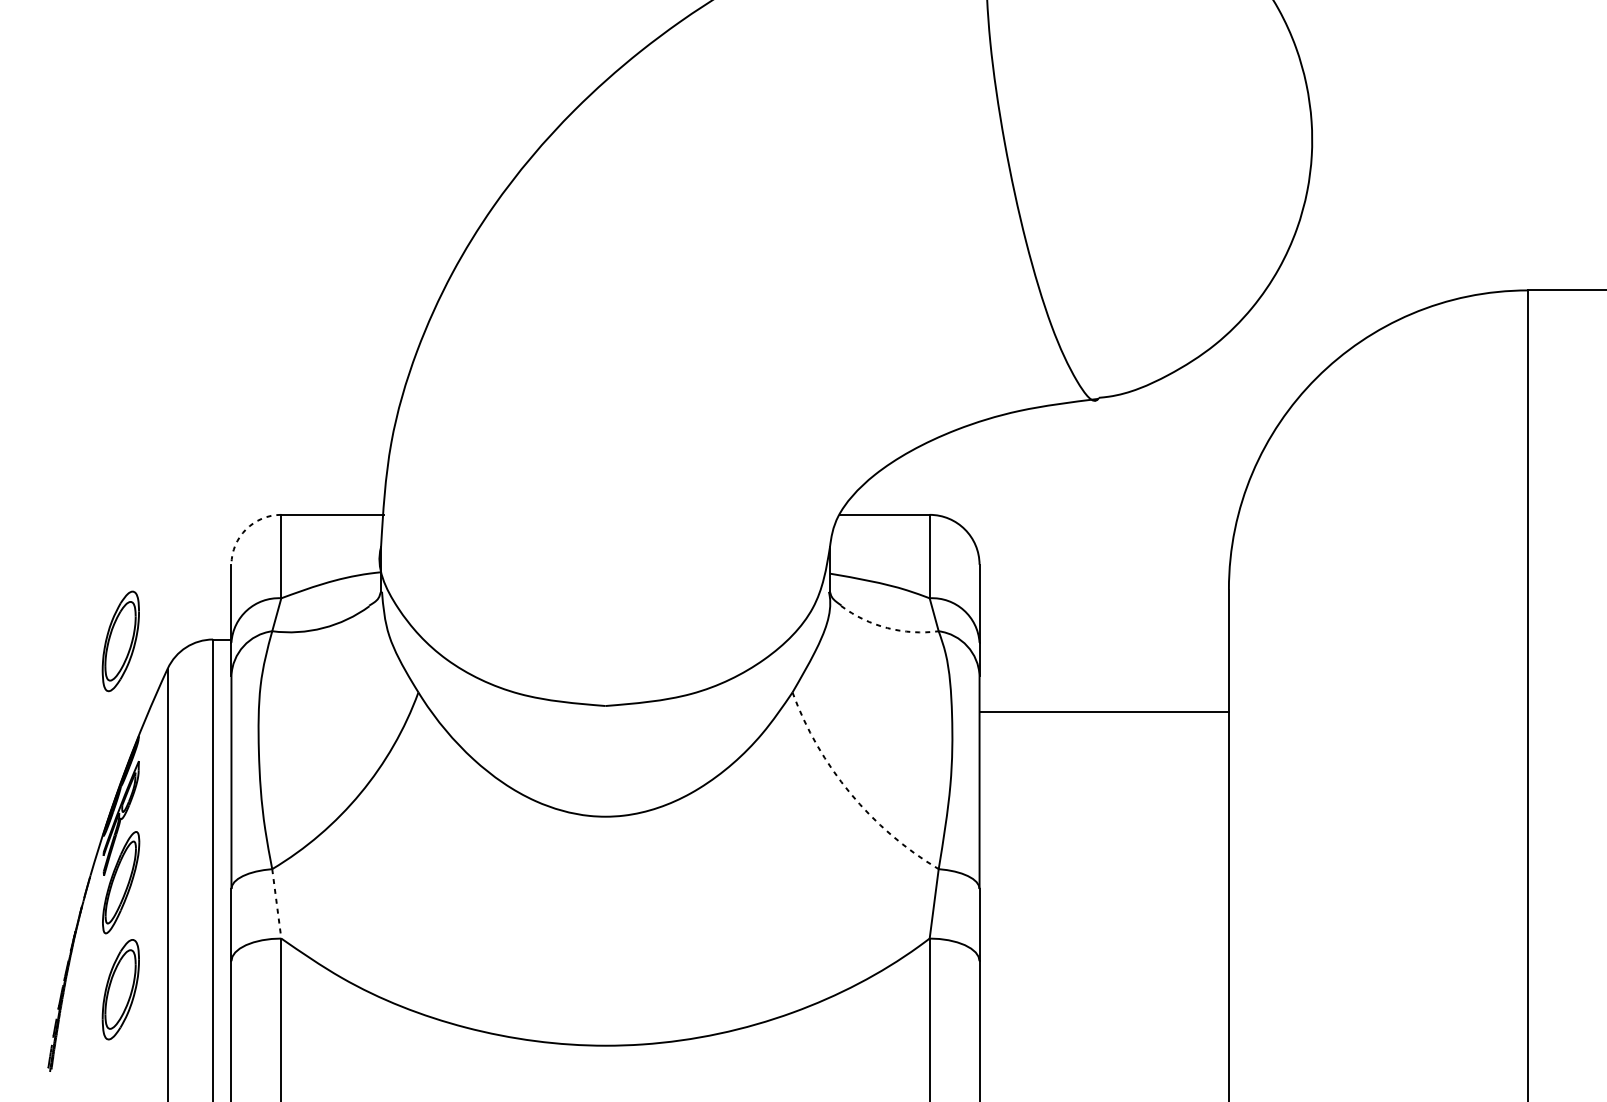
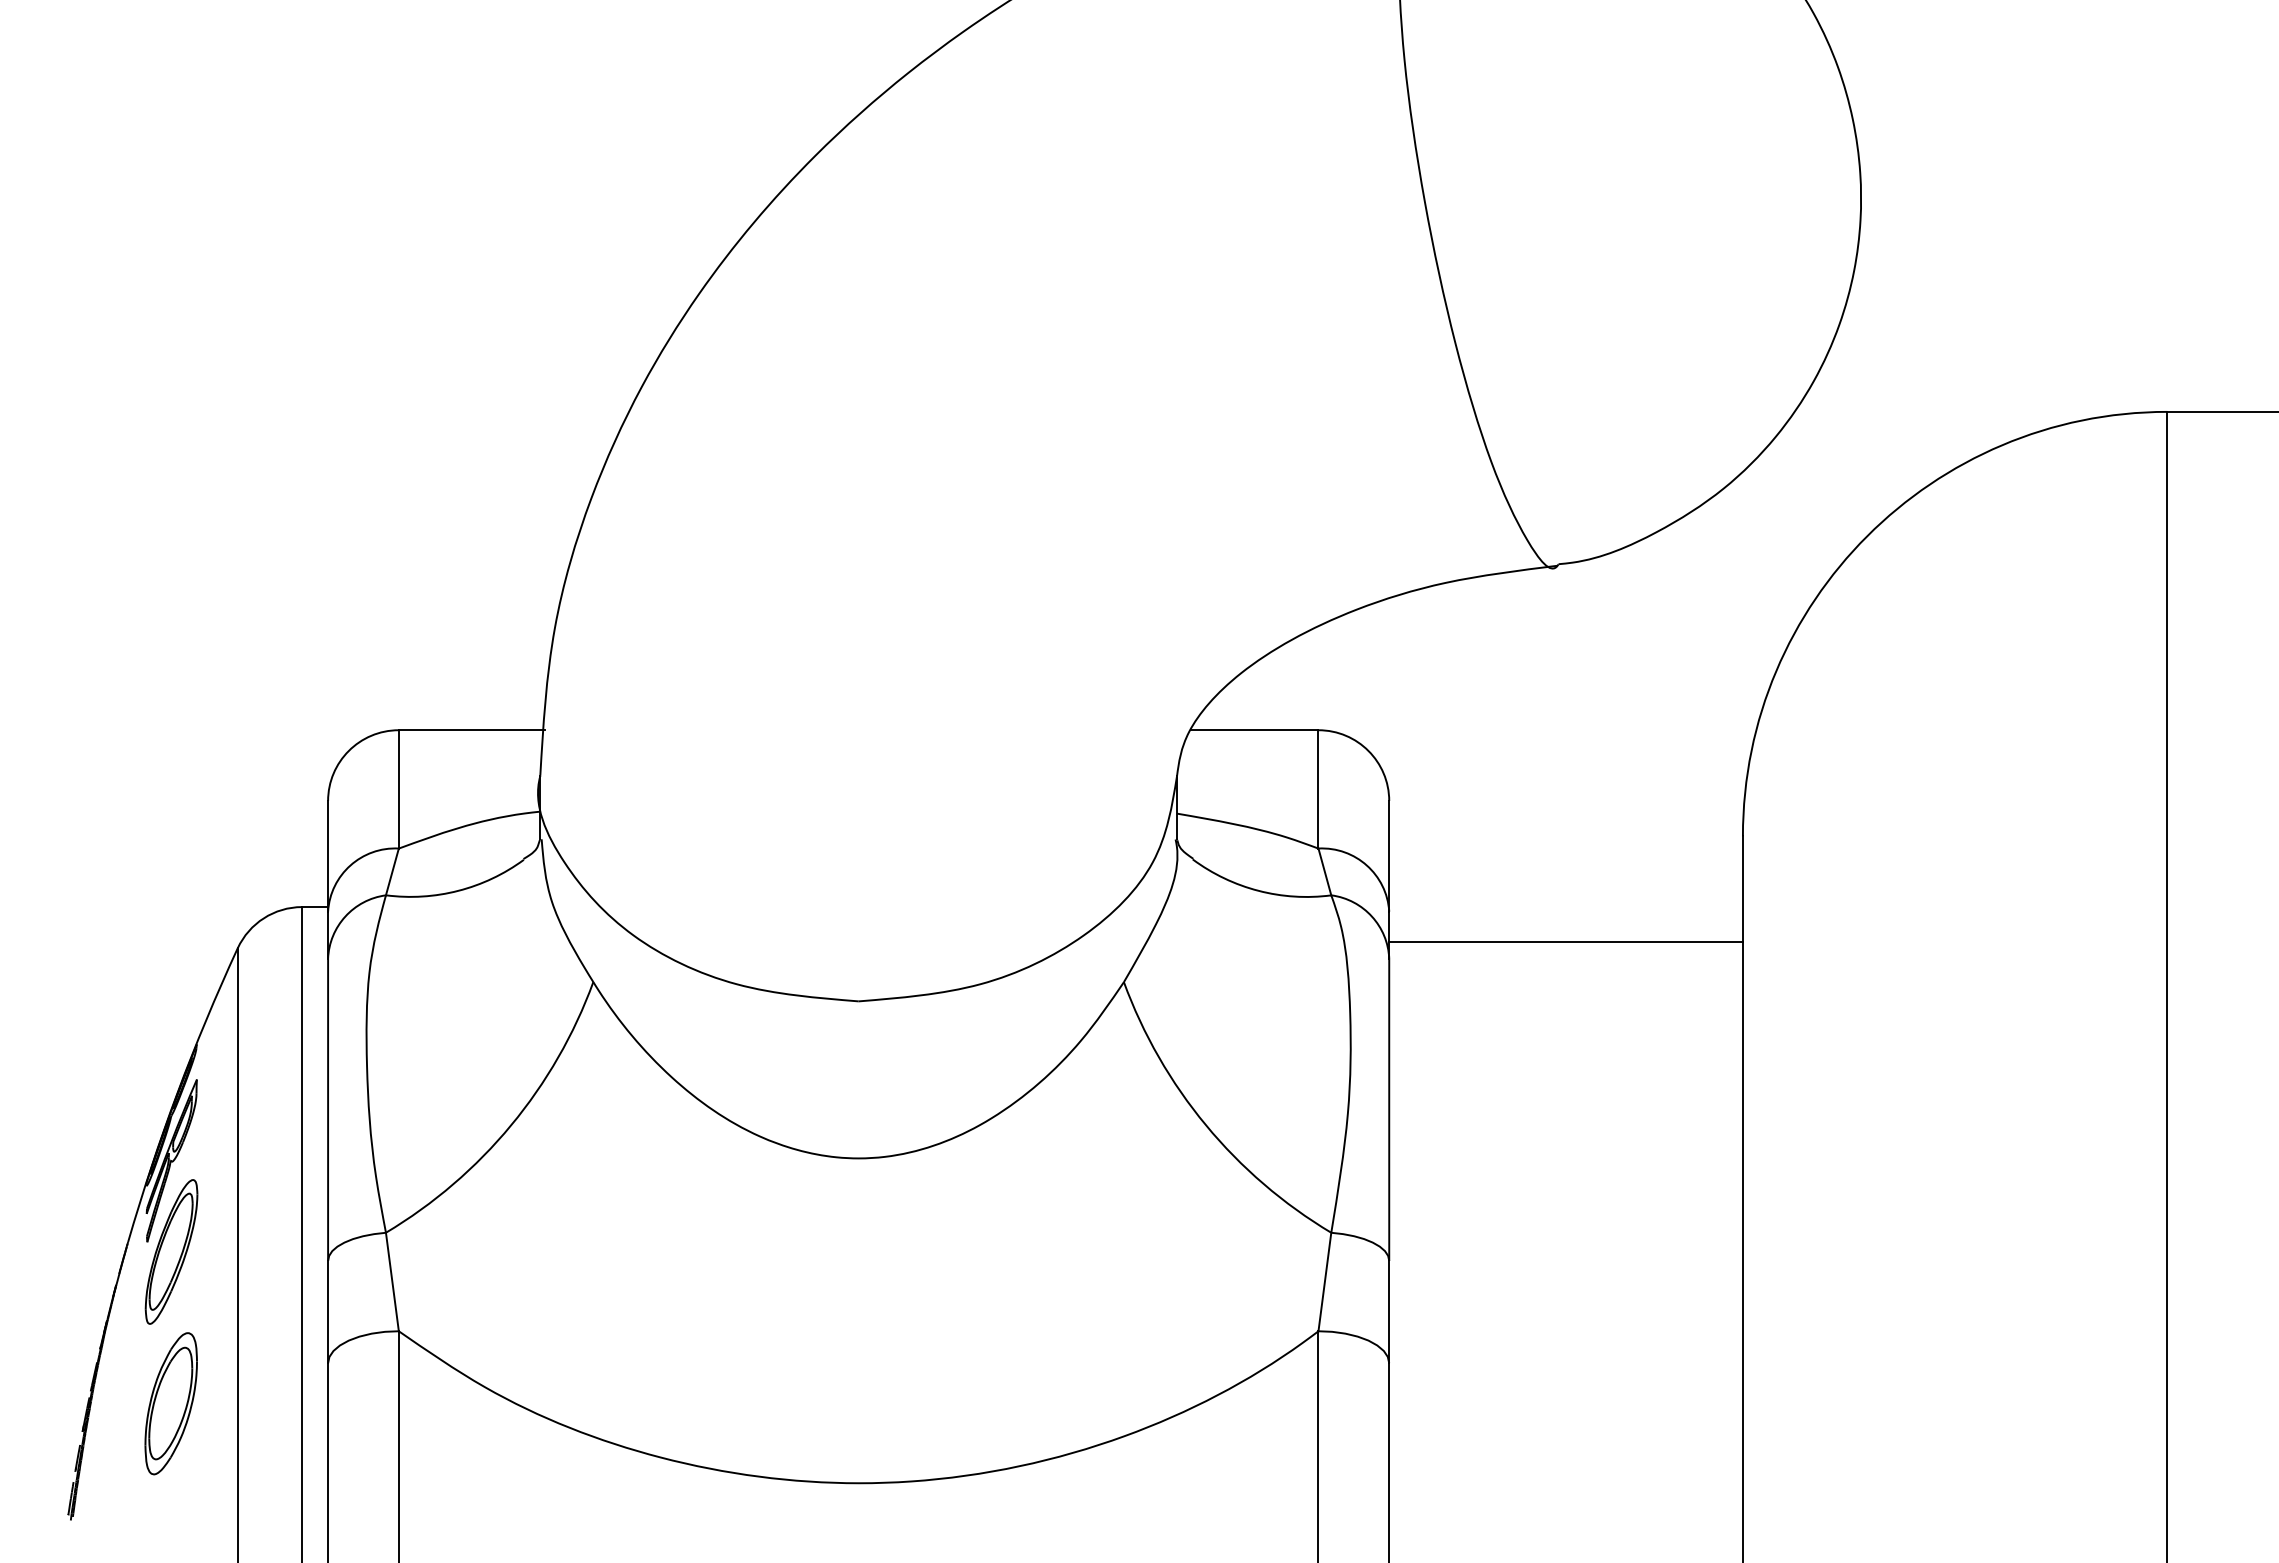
arc: (245, 529) -> (348, 750), dashed -> solid
arc: (887, 627) -> (1258, 890), dashed -> solid
part: (120, 641) -> (170, 909), removed
line: (1103, 711) -> (1565, 942), moved
arc: (850, 793) -> (1206, 1125), dashed -> solid
line: (276, 904) -> (392, 1282), dashed -> solid

